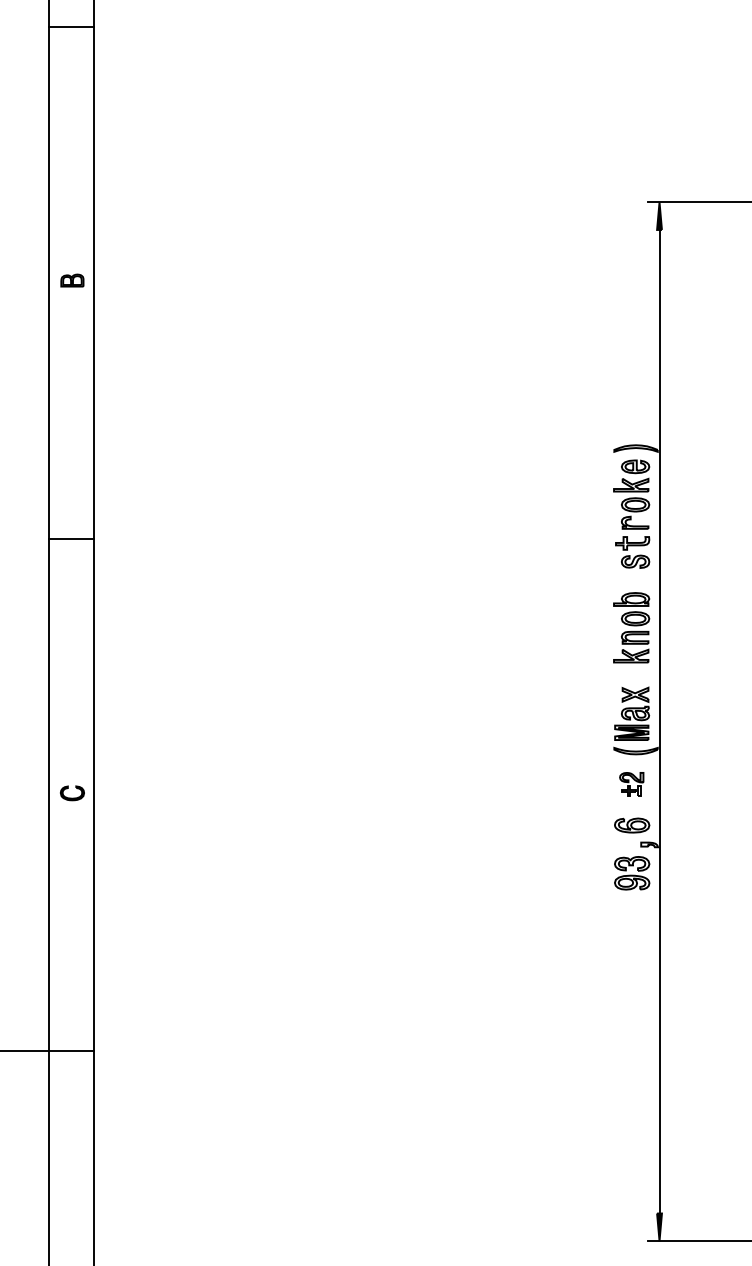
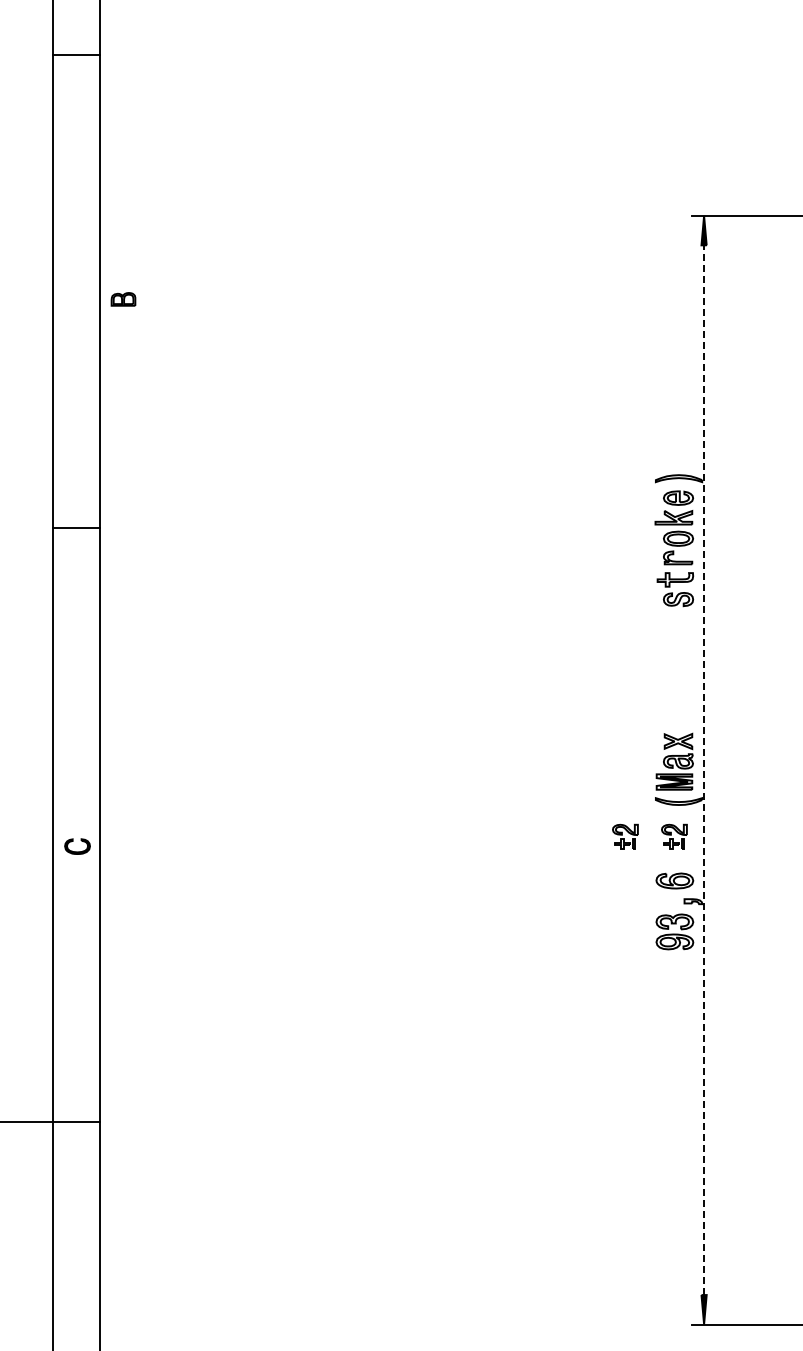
line: (71, 26) -> (76, 55), moved
part: (72, 280) -> (123, 299), moved
line: (71, 539) -> (76, 528), moved
part: (631, 627) -> (674, 669), removed
line: (659, 722) -> (704, 770), solid -> dashed
part: (585, 783) -> (625, 836), added

